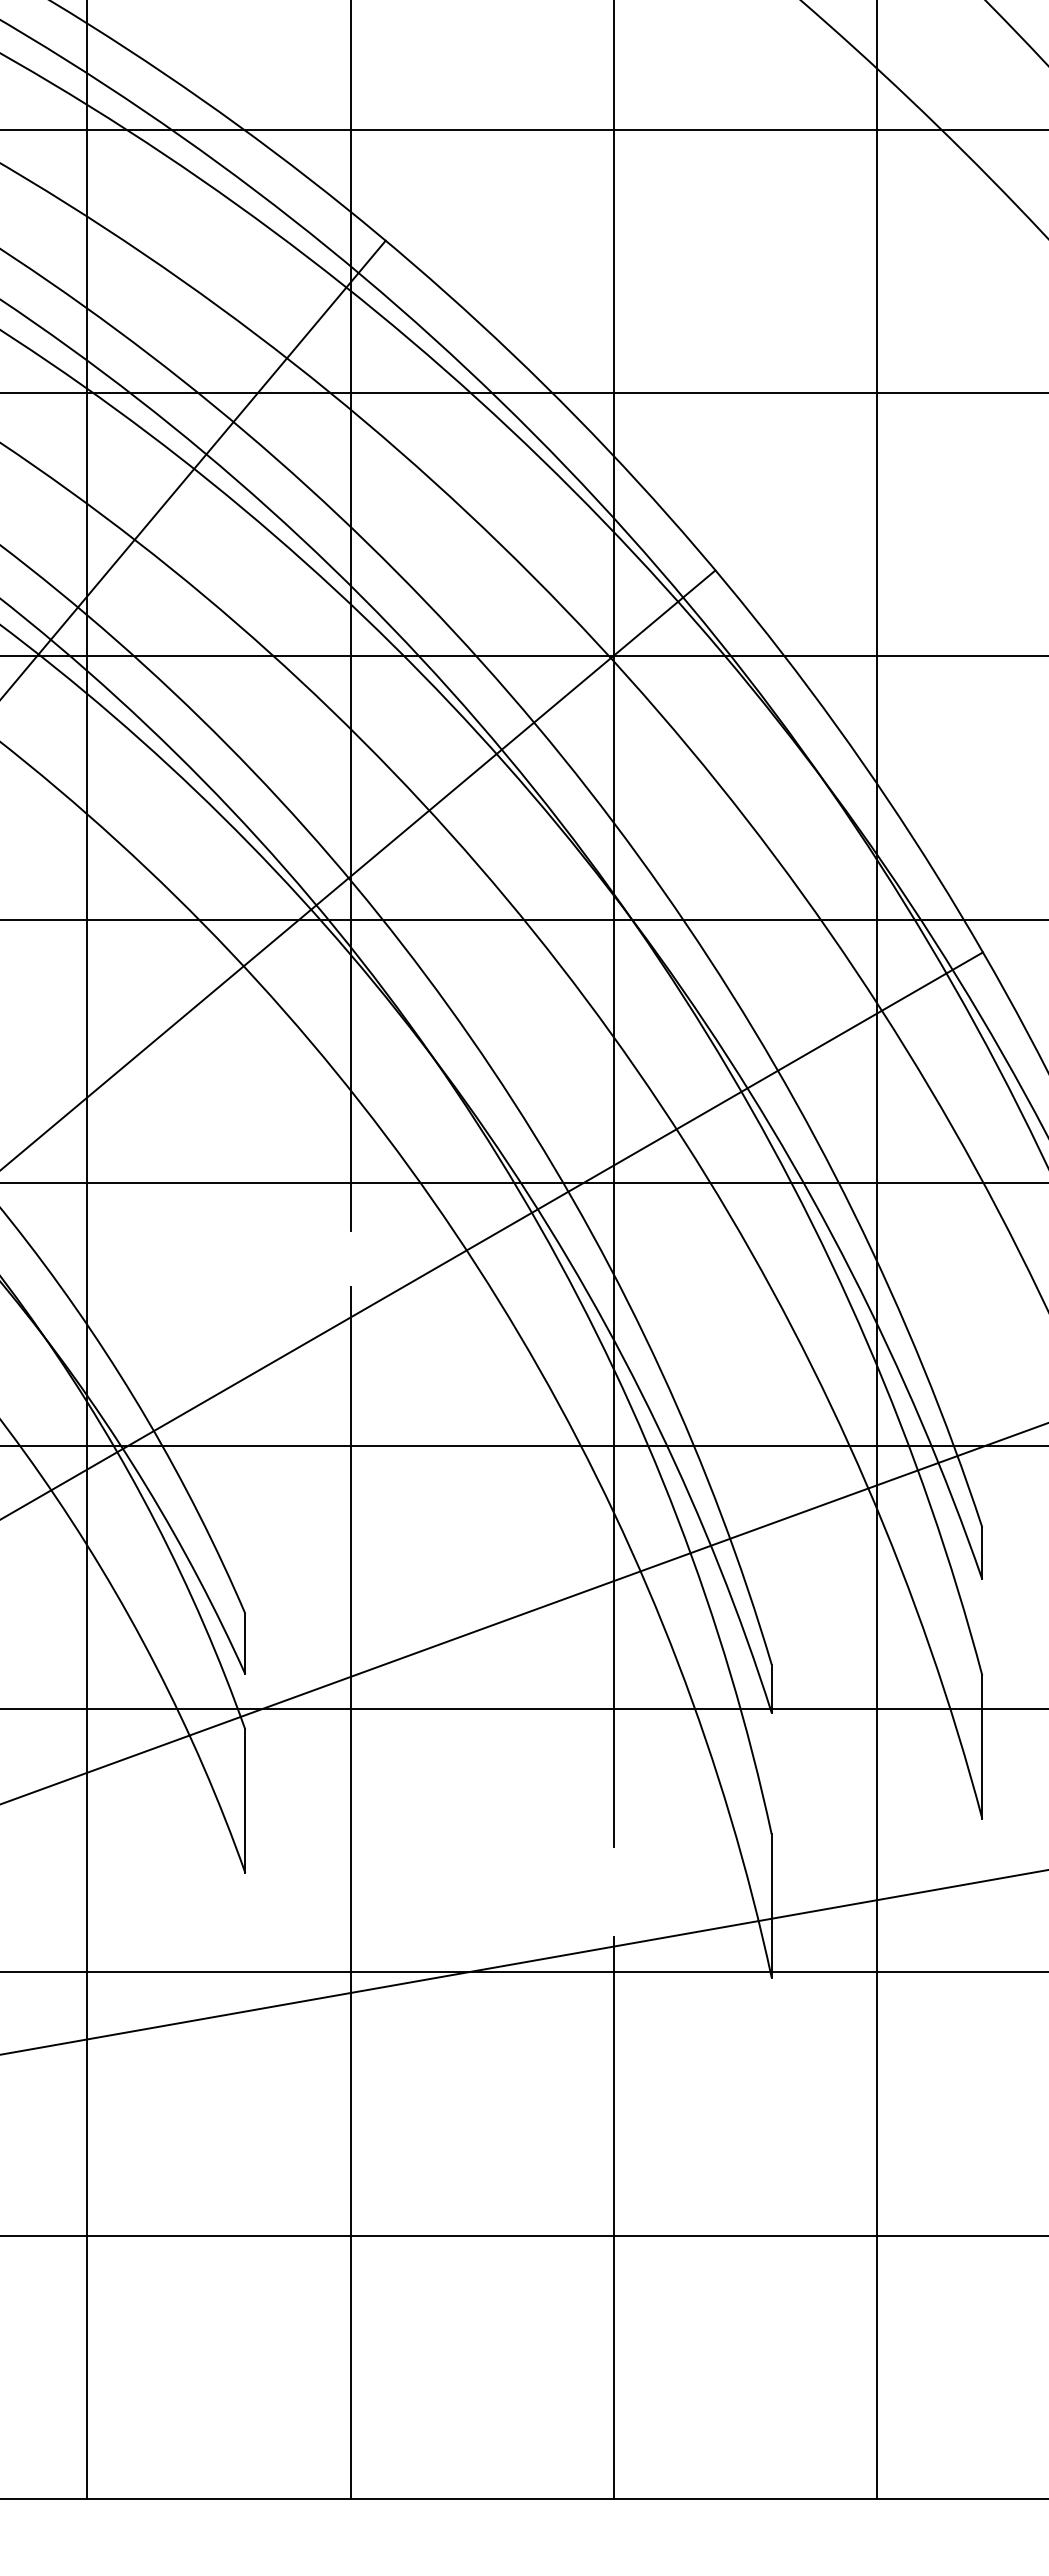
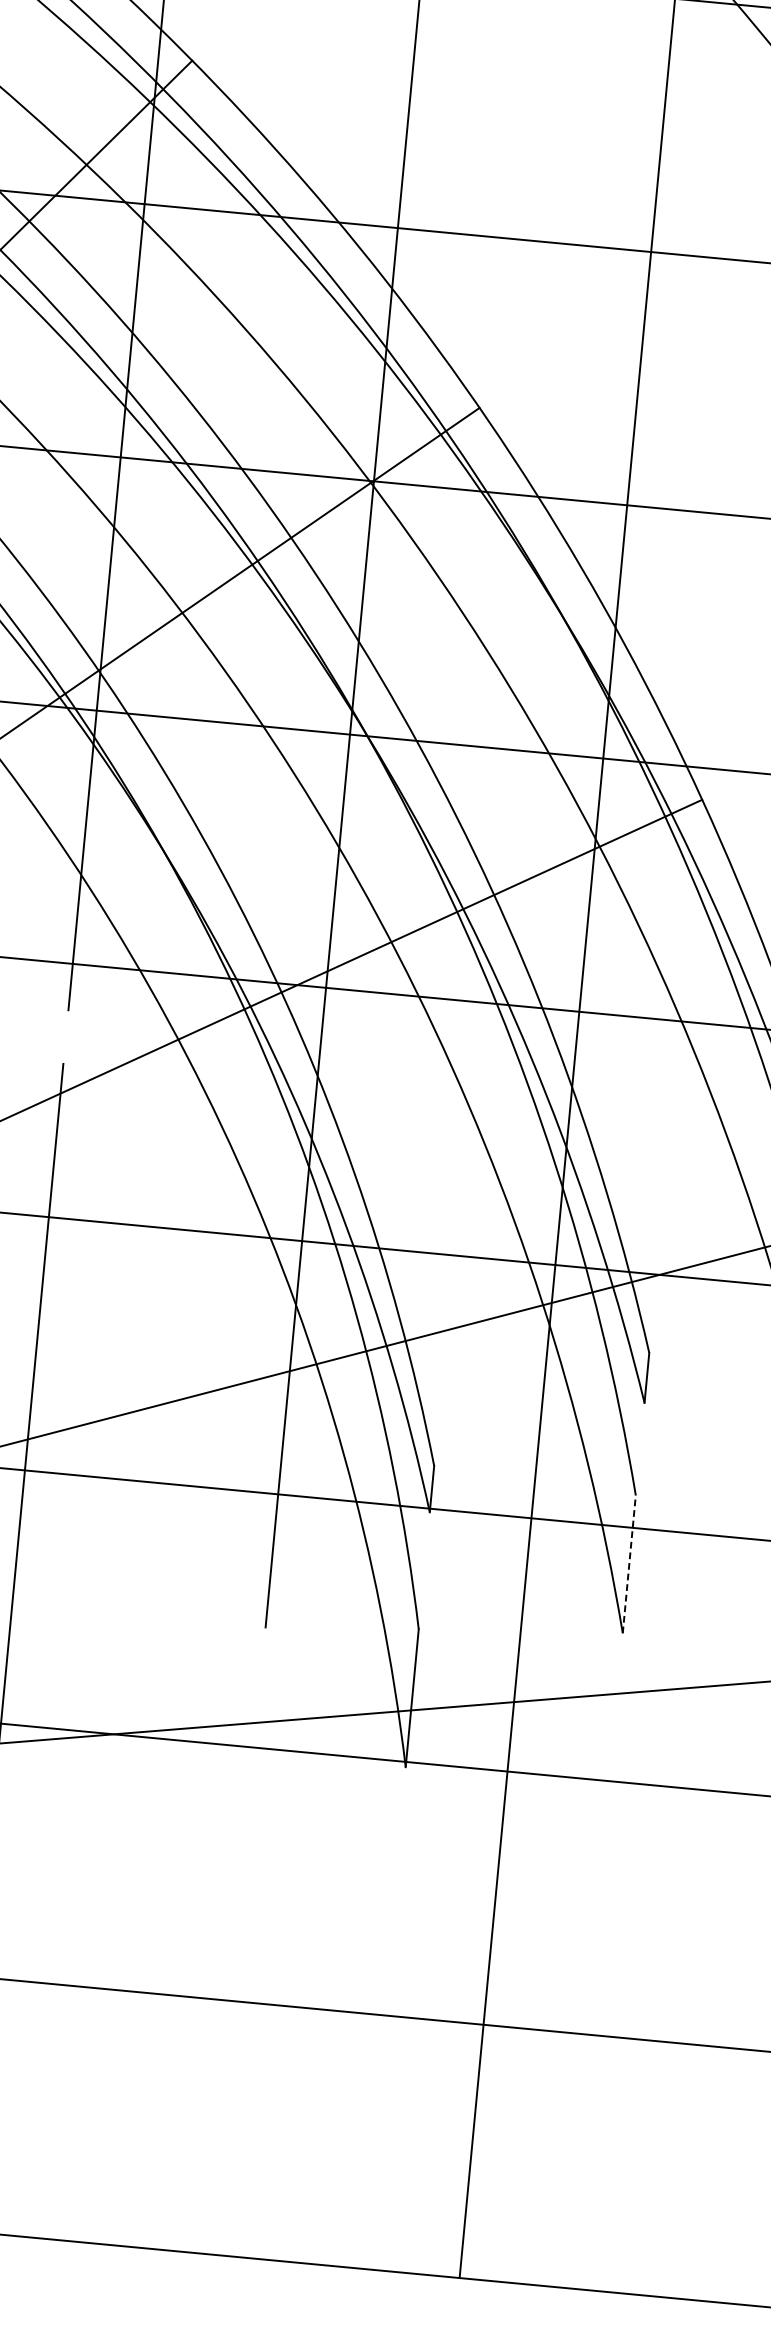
line: (982, 1747) -> (629, 1564), solid -> dashed
line: (613, 2217) -> (231, 1983), removed

